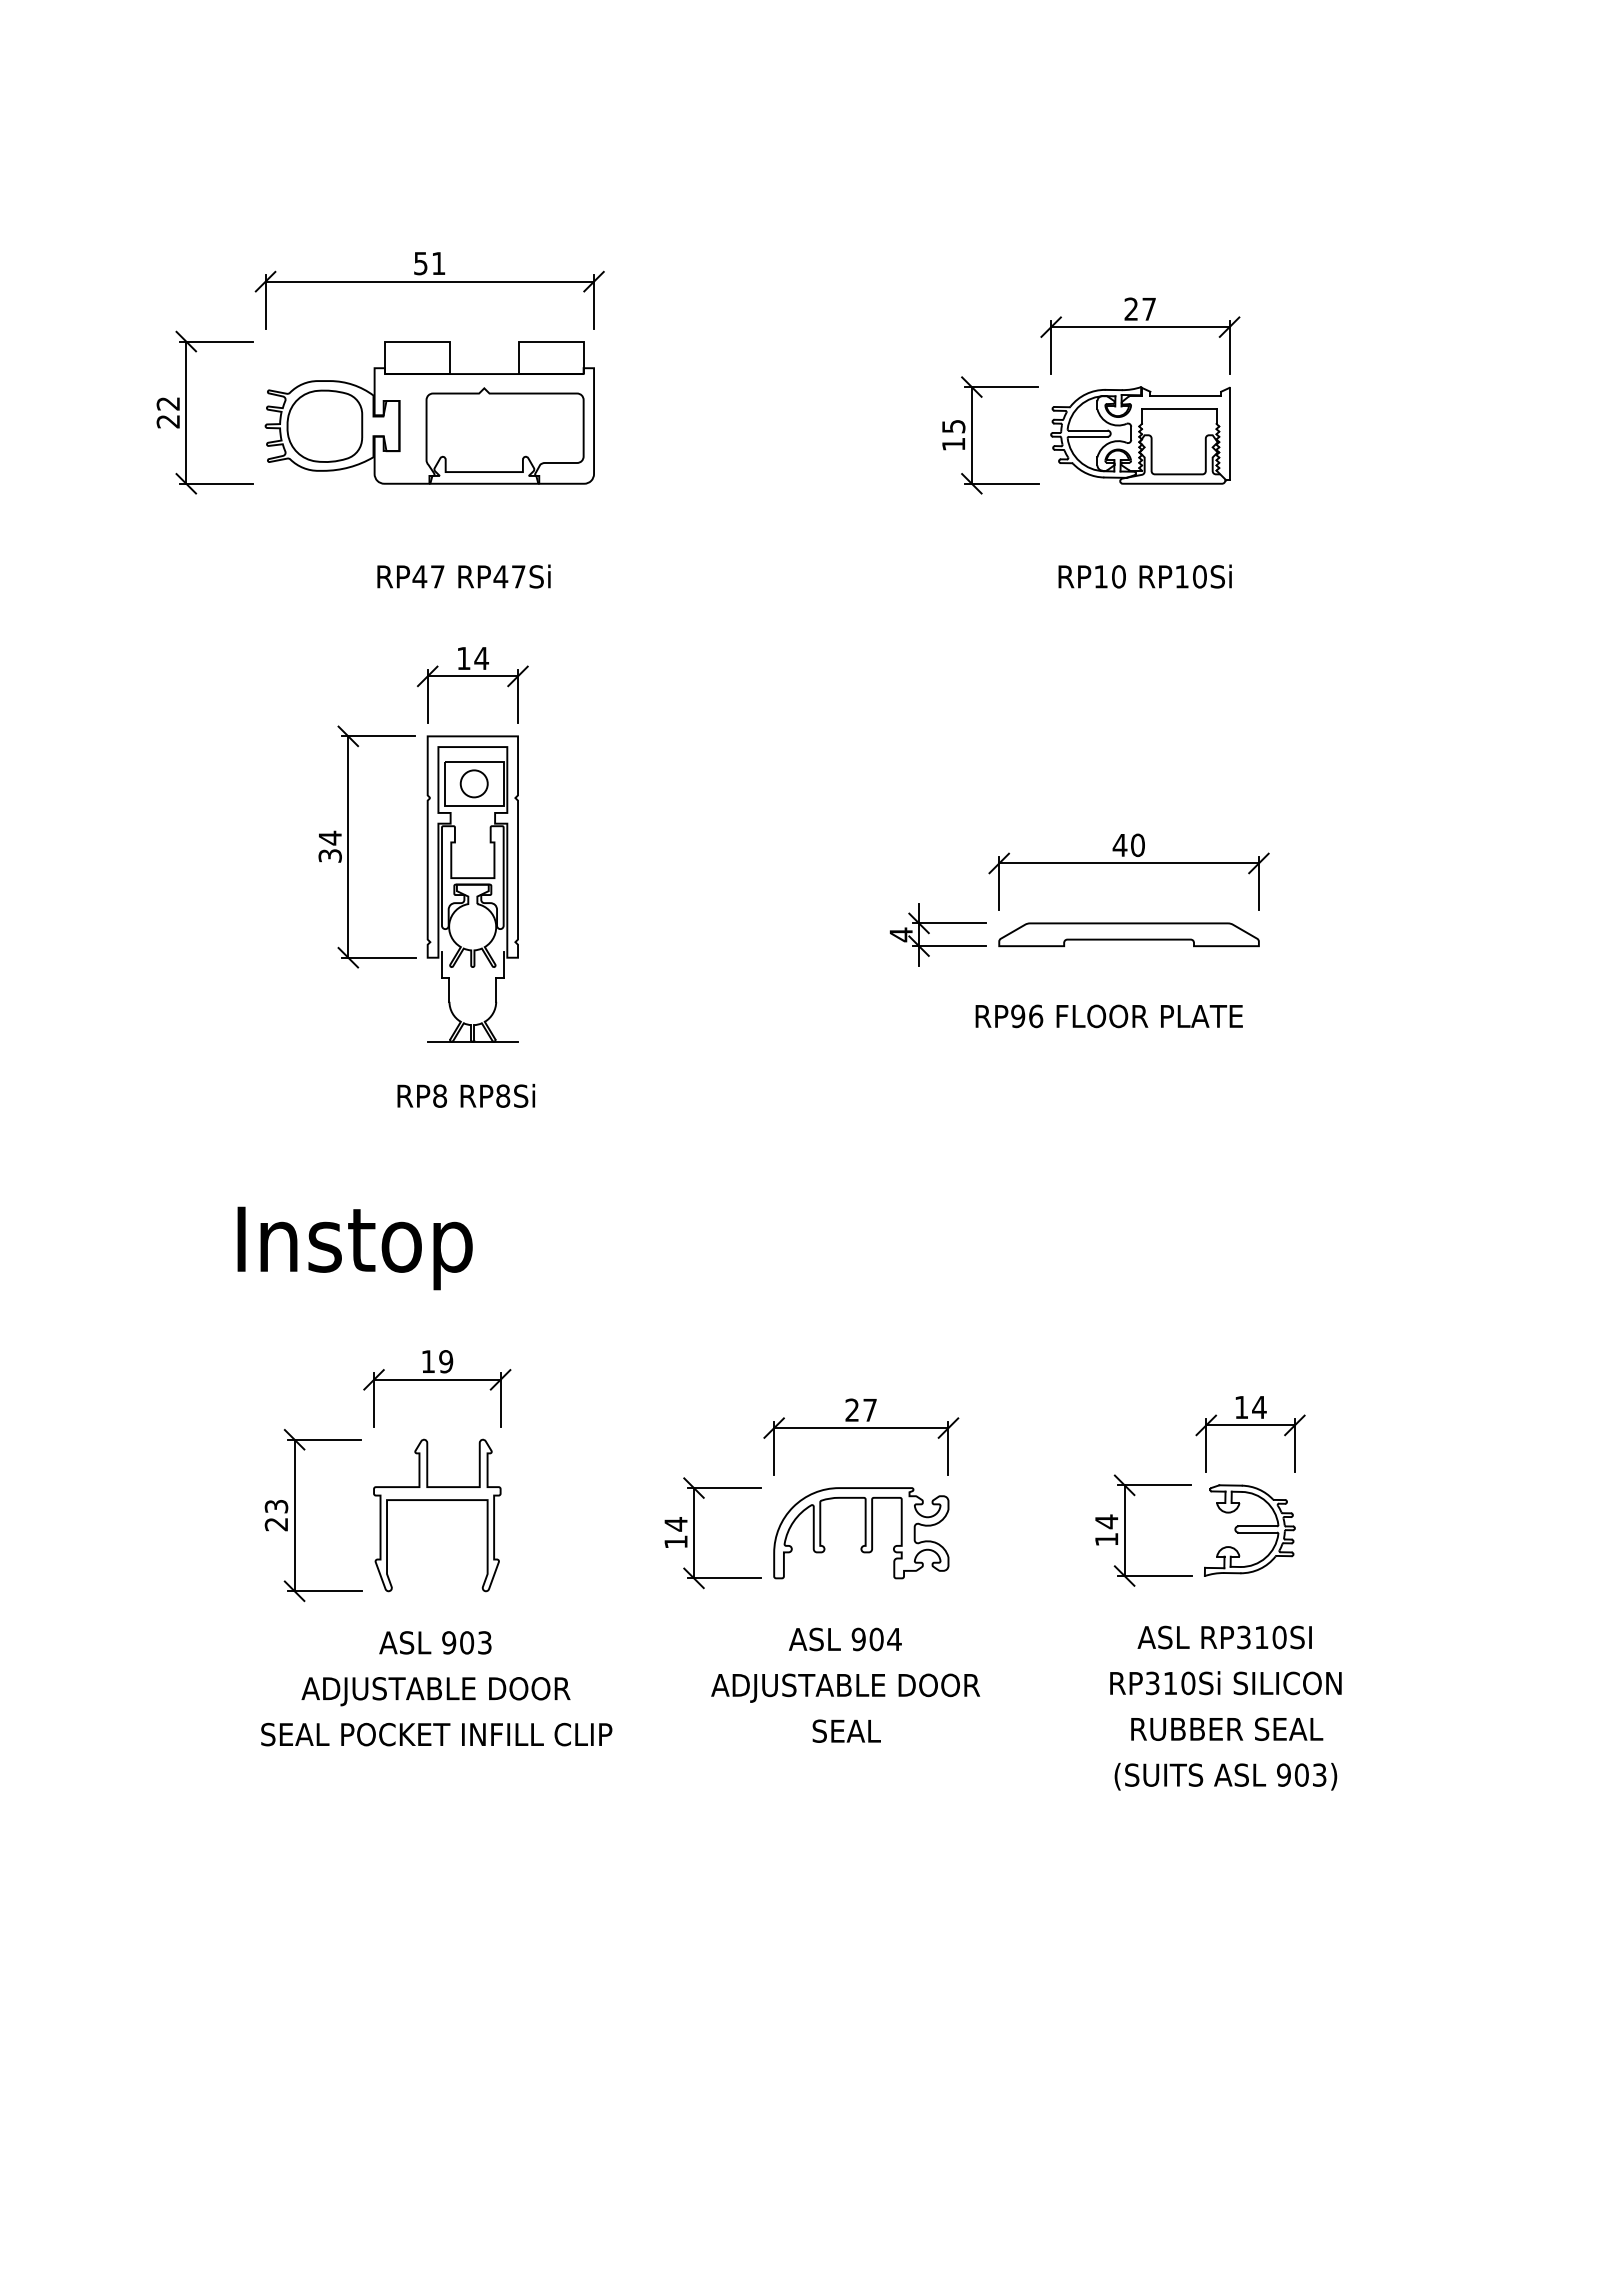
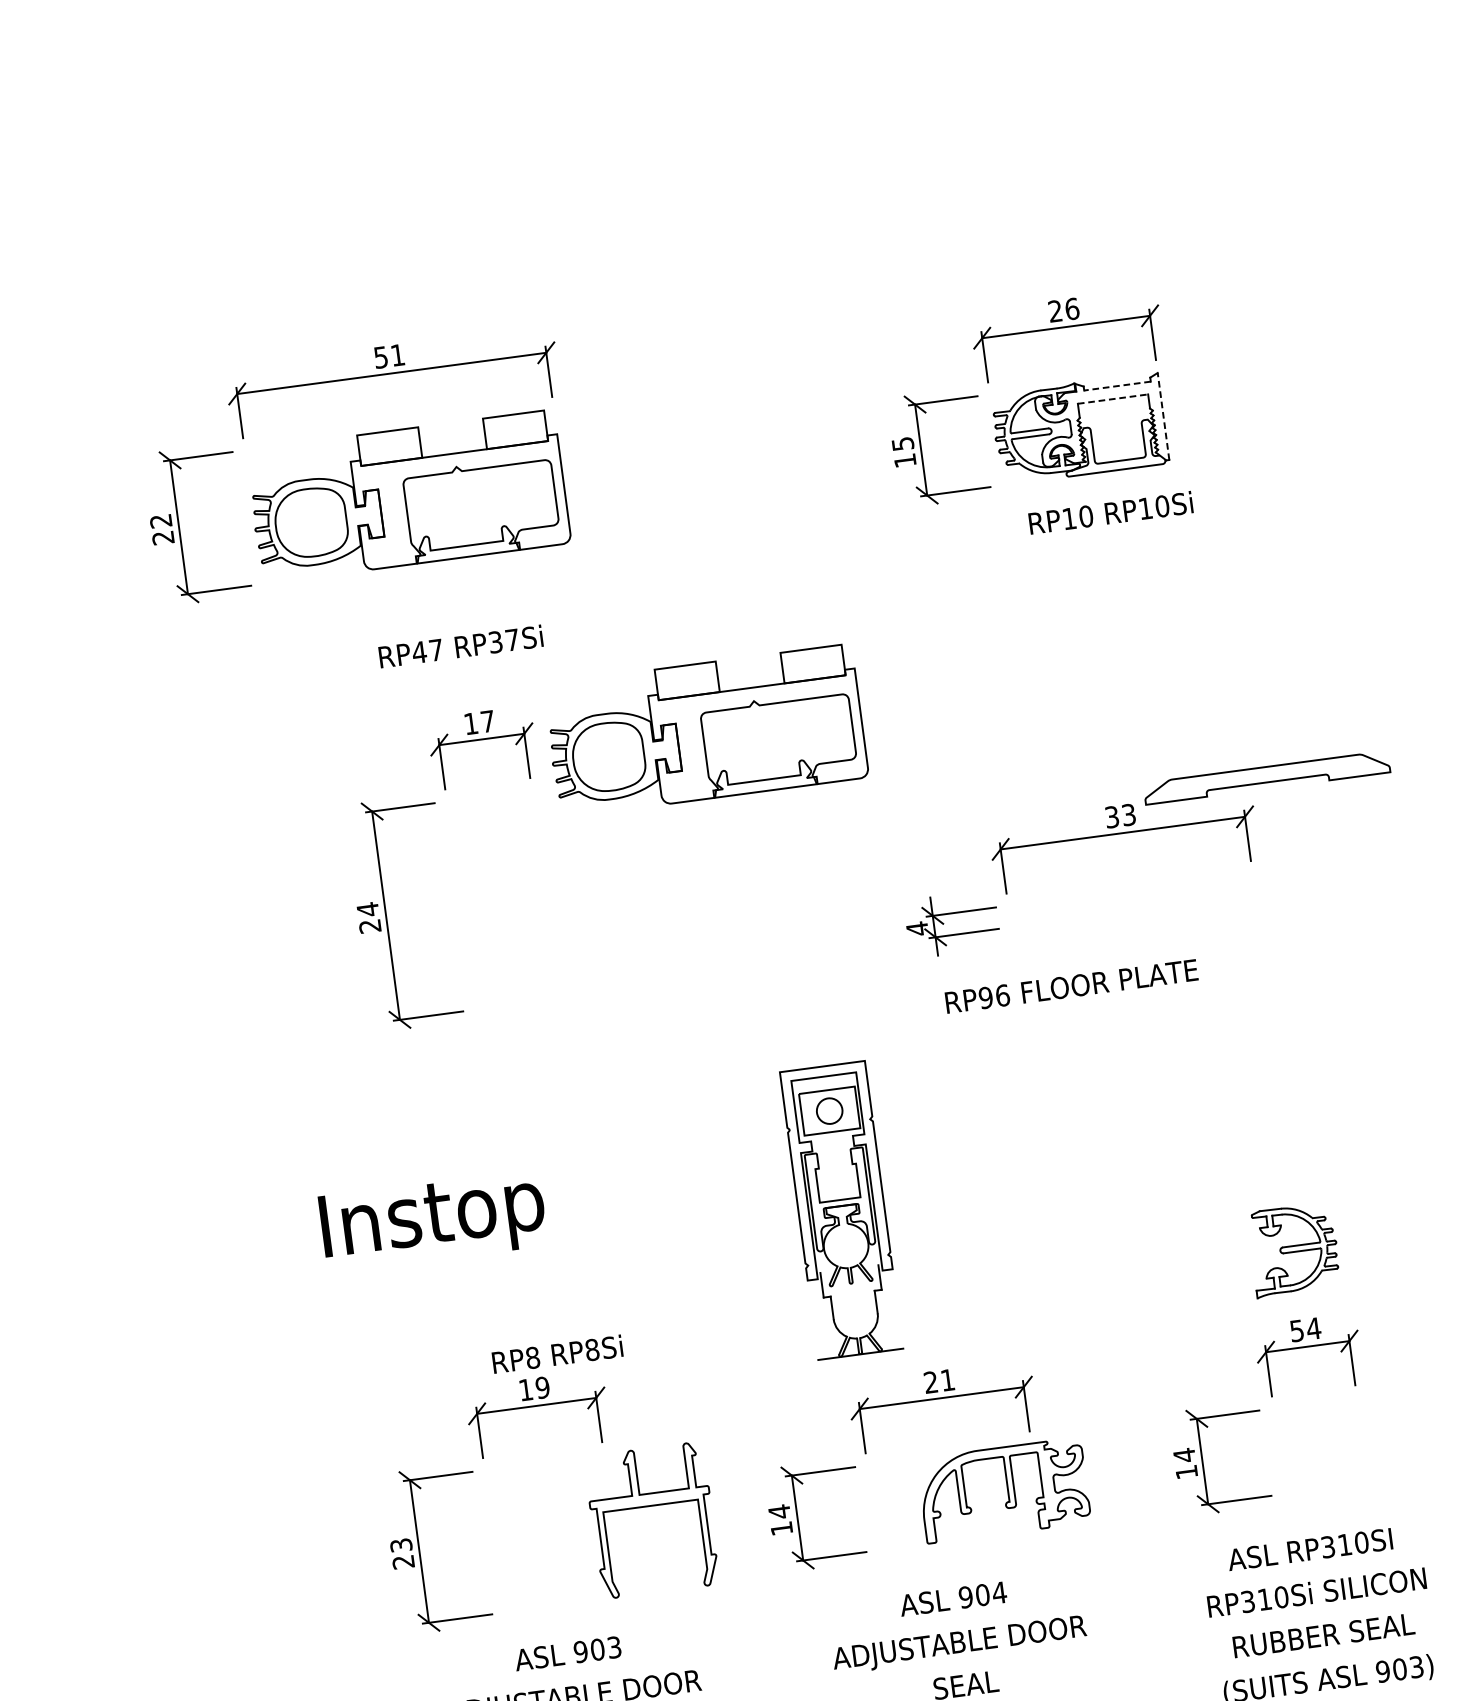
text: (1149, 308) -> (1072, 308), 27 -> 26
line: (1185, 396) -> (1117, 386), solid -> dashed
line: (1179, 408) -> (1113, 398), solid -> dashed
line: (1229, 433) -> (1163, 415), solid -> dashed
text: (500, 576) -> (495, 641), RP47Si -> RP37Si
text: (1144, 576) -> (1110, 513), moved
text: (481, 658) -> (487, 721), 14 -> 17
part: (707, 698) -> (705, 730), added
text: (1128, 845) -> (1120, 816), 40 -> 33
text: (329, 855) -> (369, 926), 34 -> 24
part: (472, 888) -> (841, 1209), moved
part: (1128, 934) -> (1266, 777), moved
text: (1108, 1016) -> (1070, 986), moved
text: (466, 1095) -> (557, 1353), moved
text: (354, 1248) -> (432, 1221), moved
text: (1241, 1407) -> (1296, 1330), 14 -> 54
text: (869, 1410) -> (947, 1380), 27 -> 21
part: (437, 1500) -> (650, 1506), moved
part: (1249, 1530) -> (1293, 1249), moved
part: (861, 1533) -> (1004, 1490), moved

